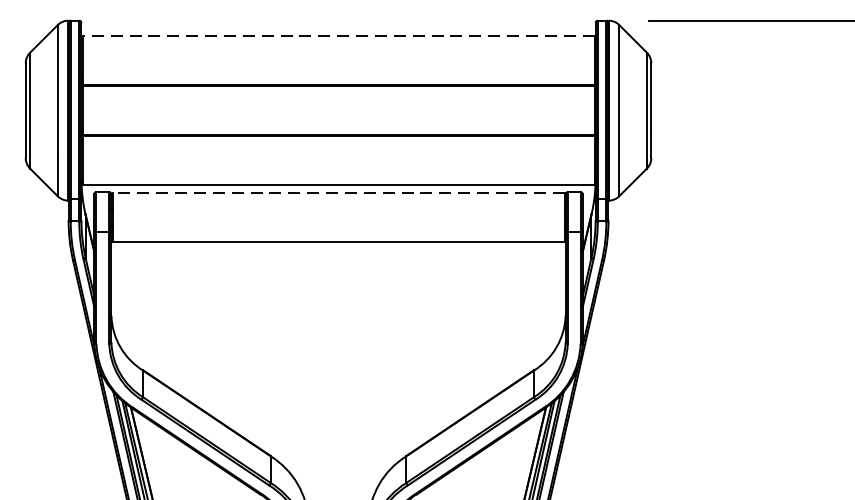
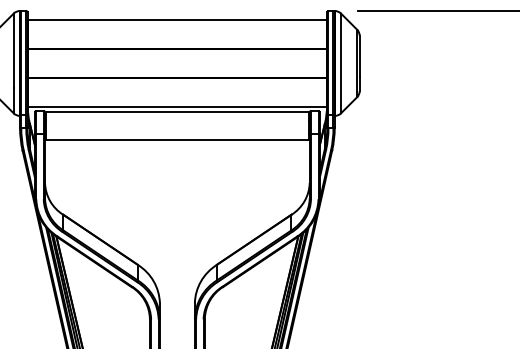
line: (337, 35) -> (176, 19), dashed -> solid
line: (338, 193) -> (177, 111), dashed -> solid

